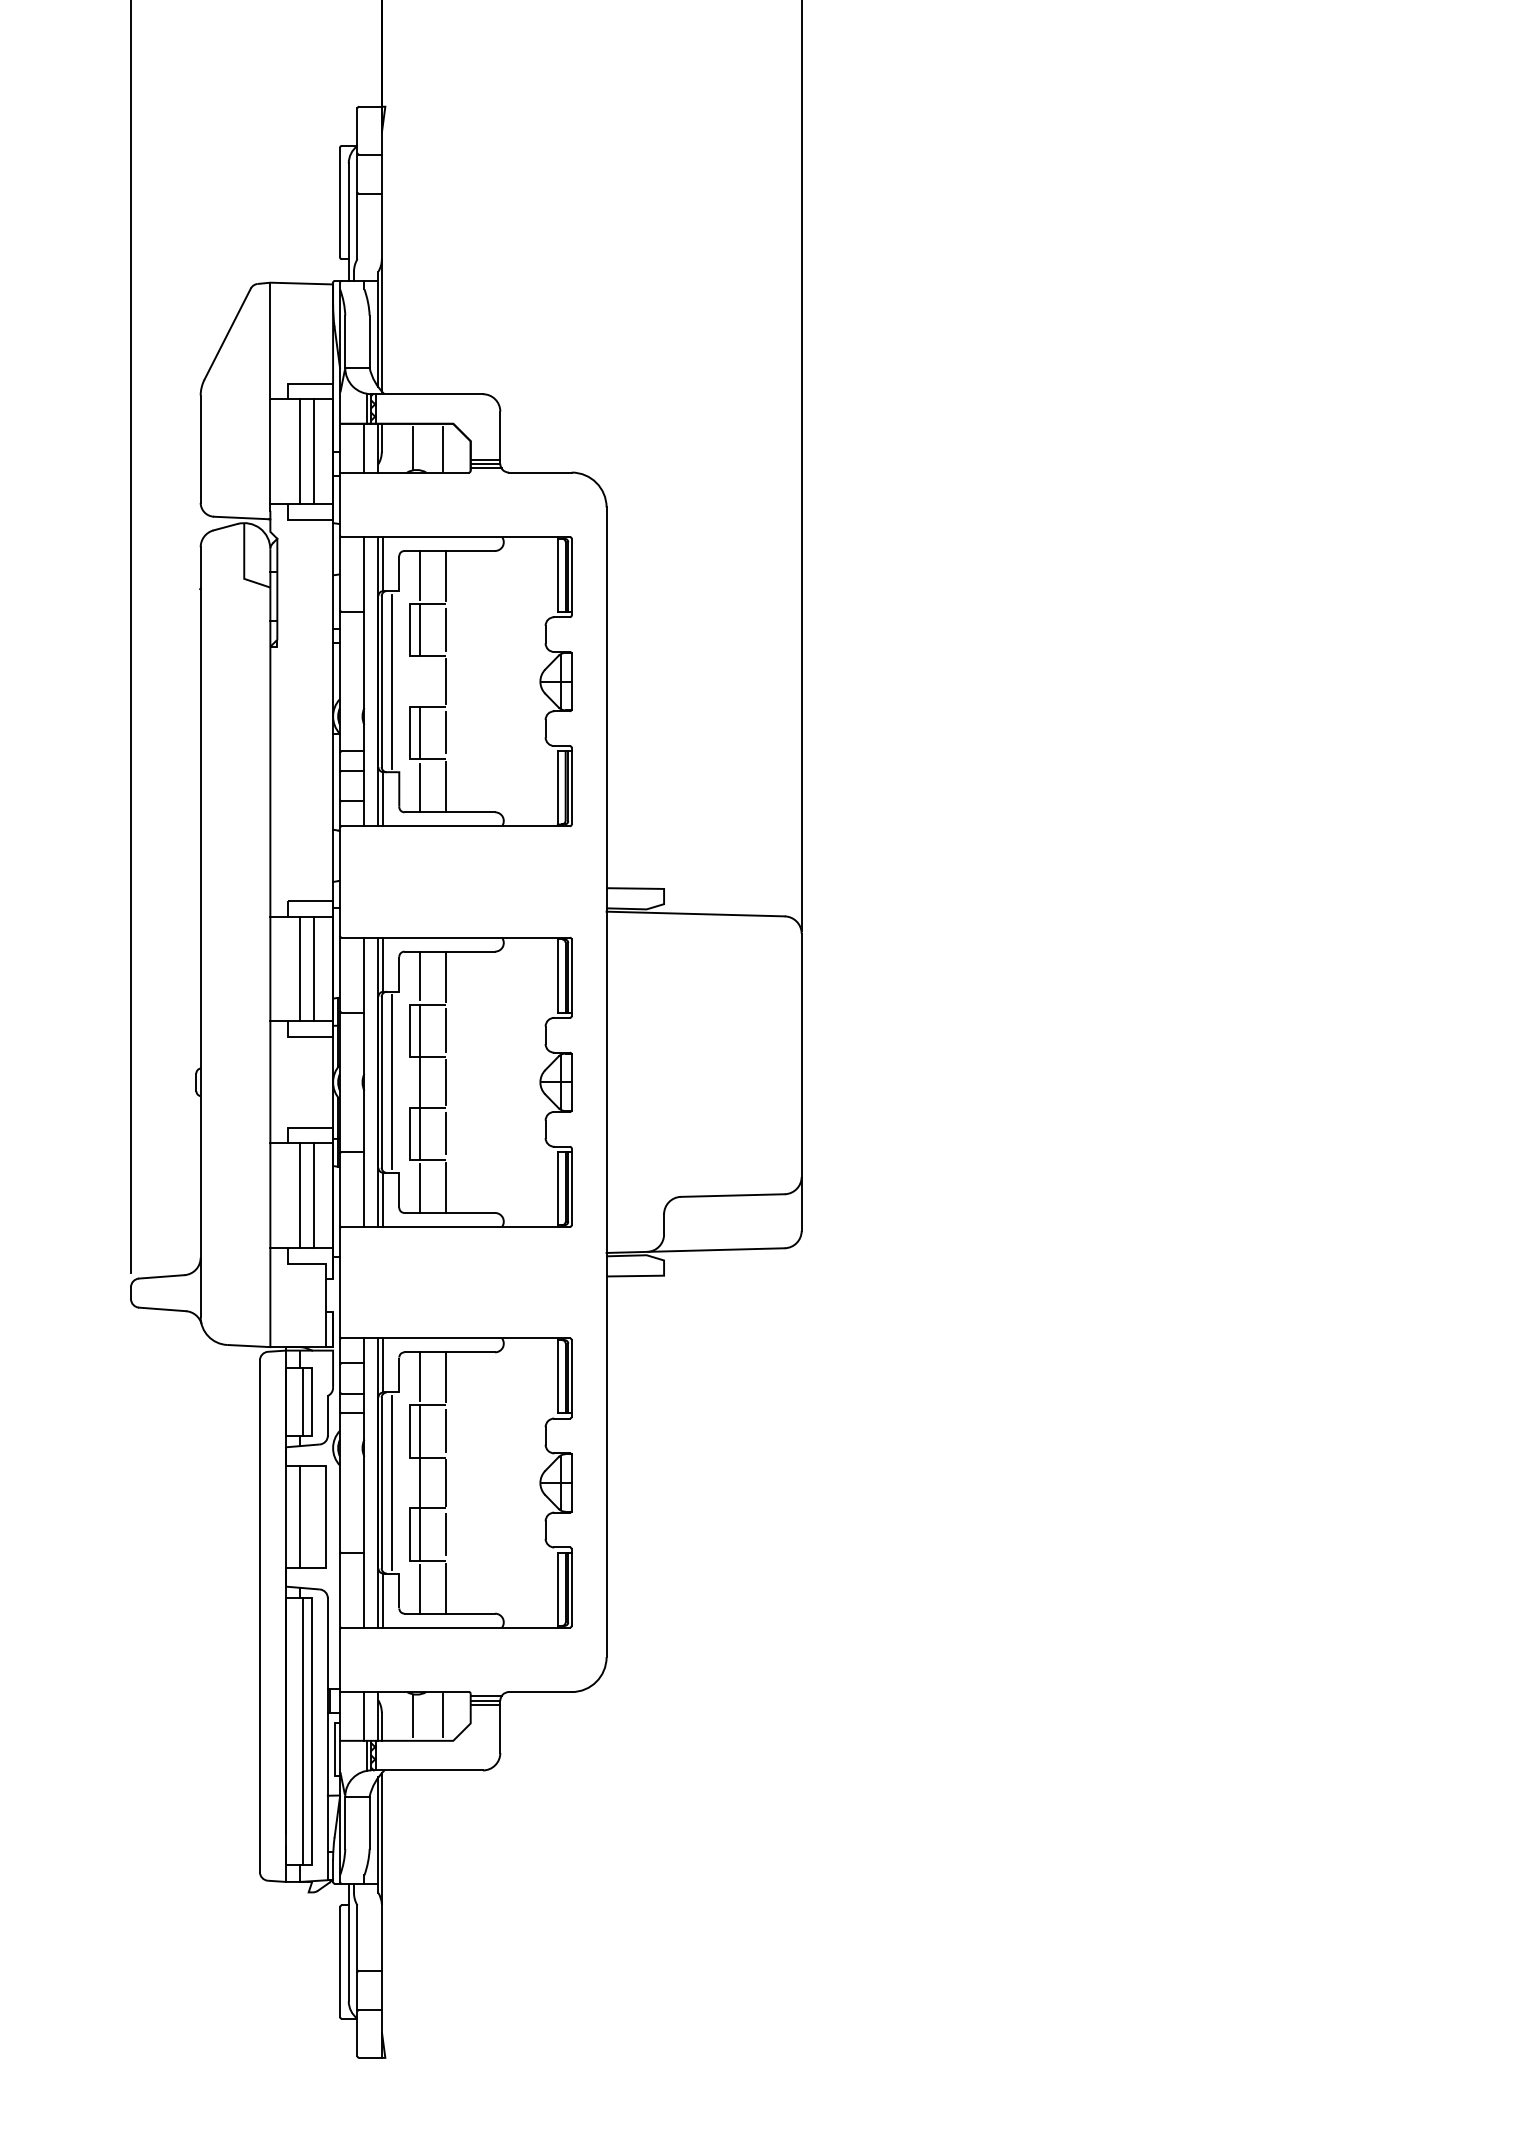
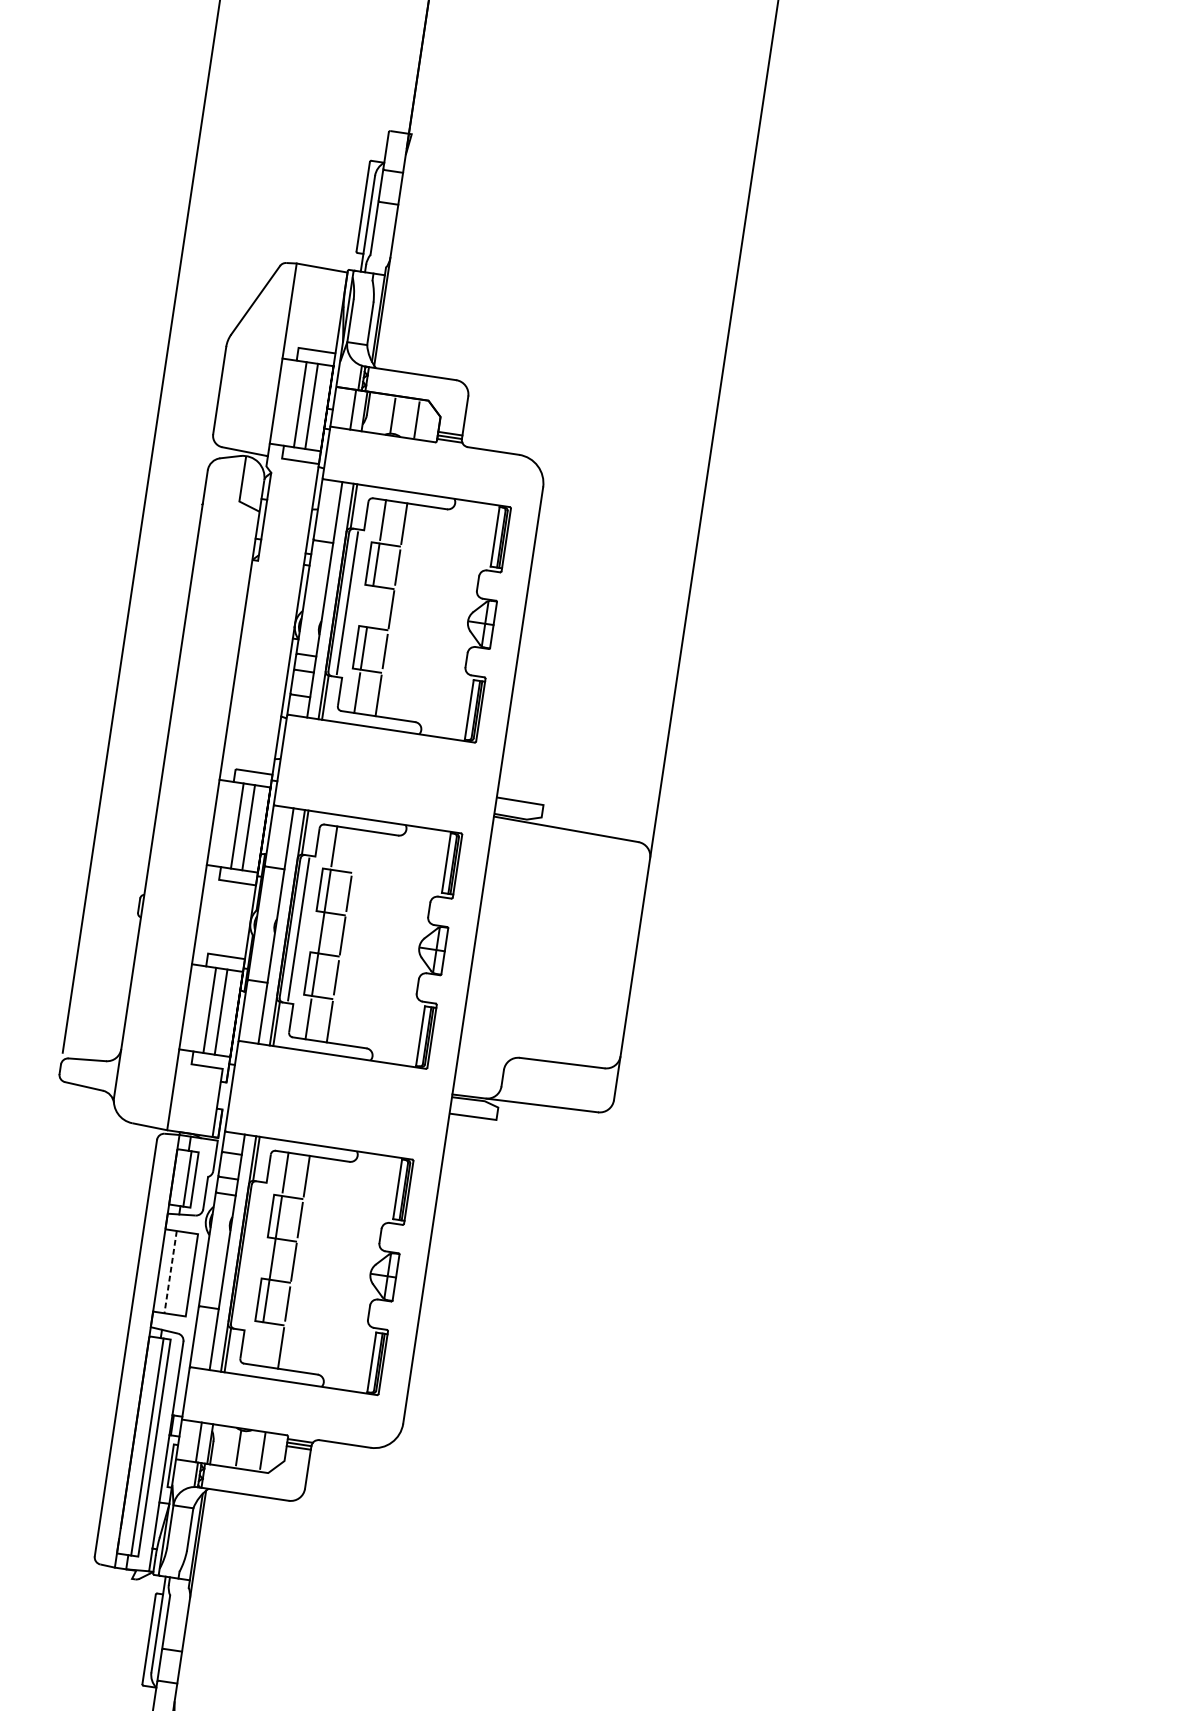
line: (446, 976) -> (355, 849), removed
line: (392, 1482) -> (250, 1255), removed
line: (299, 1516) -> (170, 1271), solid -> dashed
line: (420, 1588) -> (260, 1345), removed

